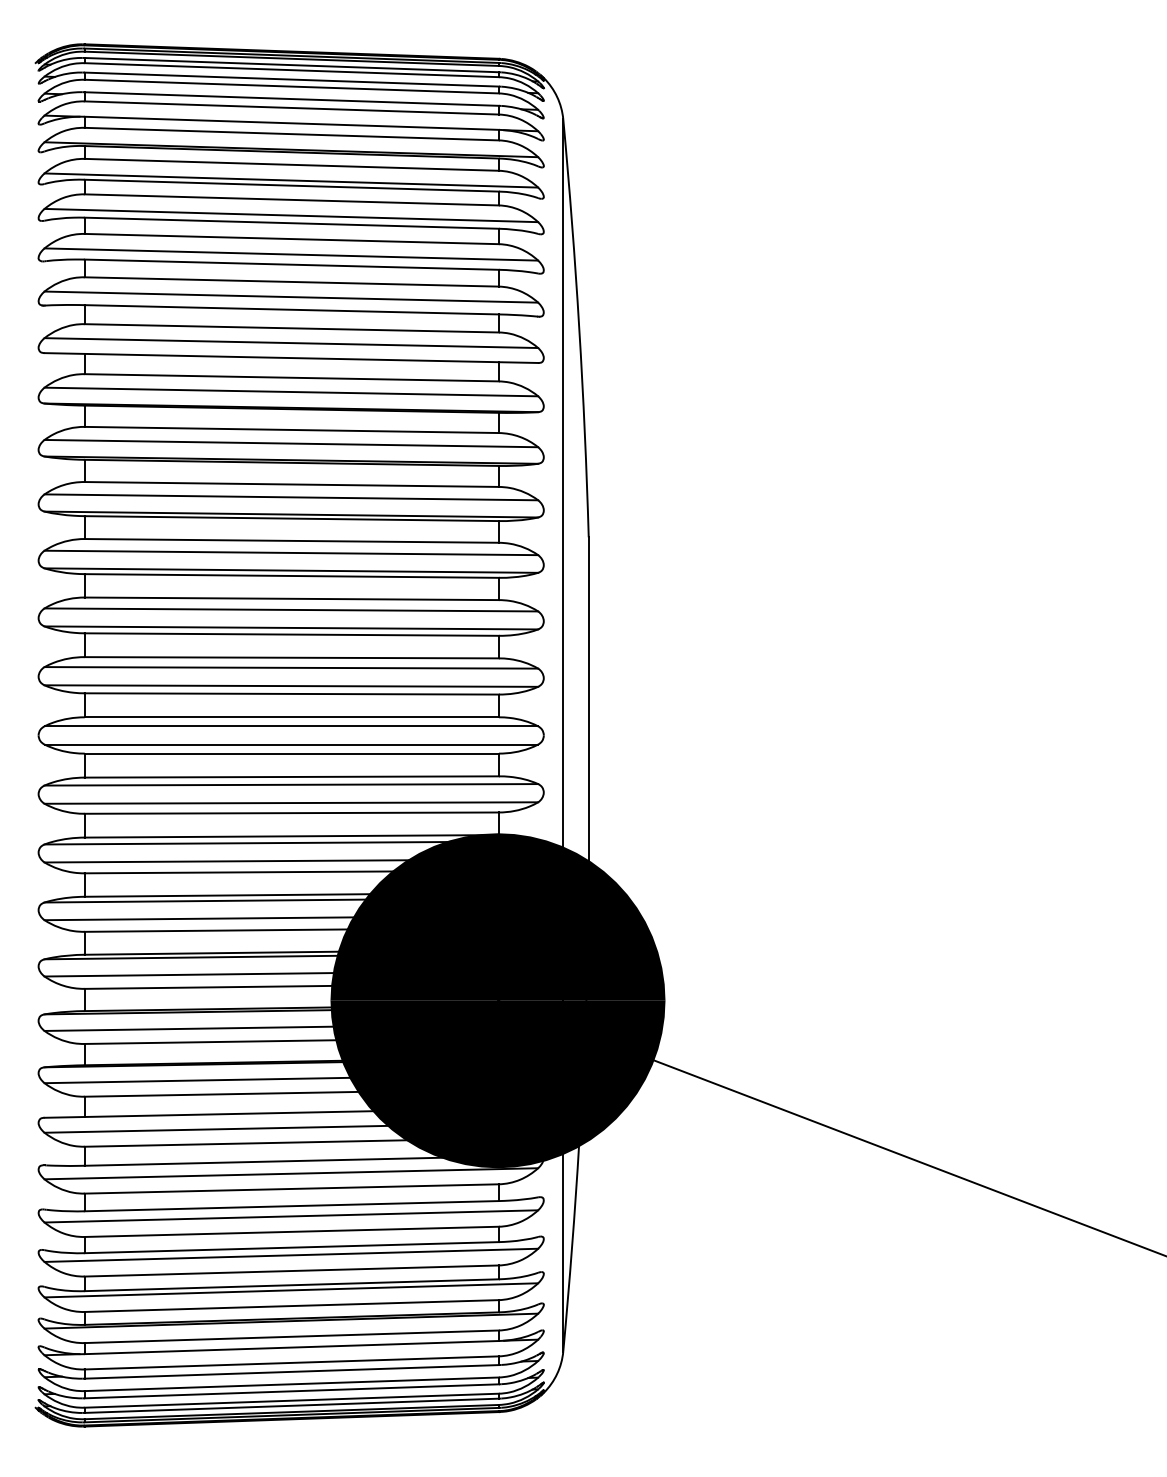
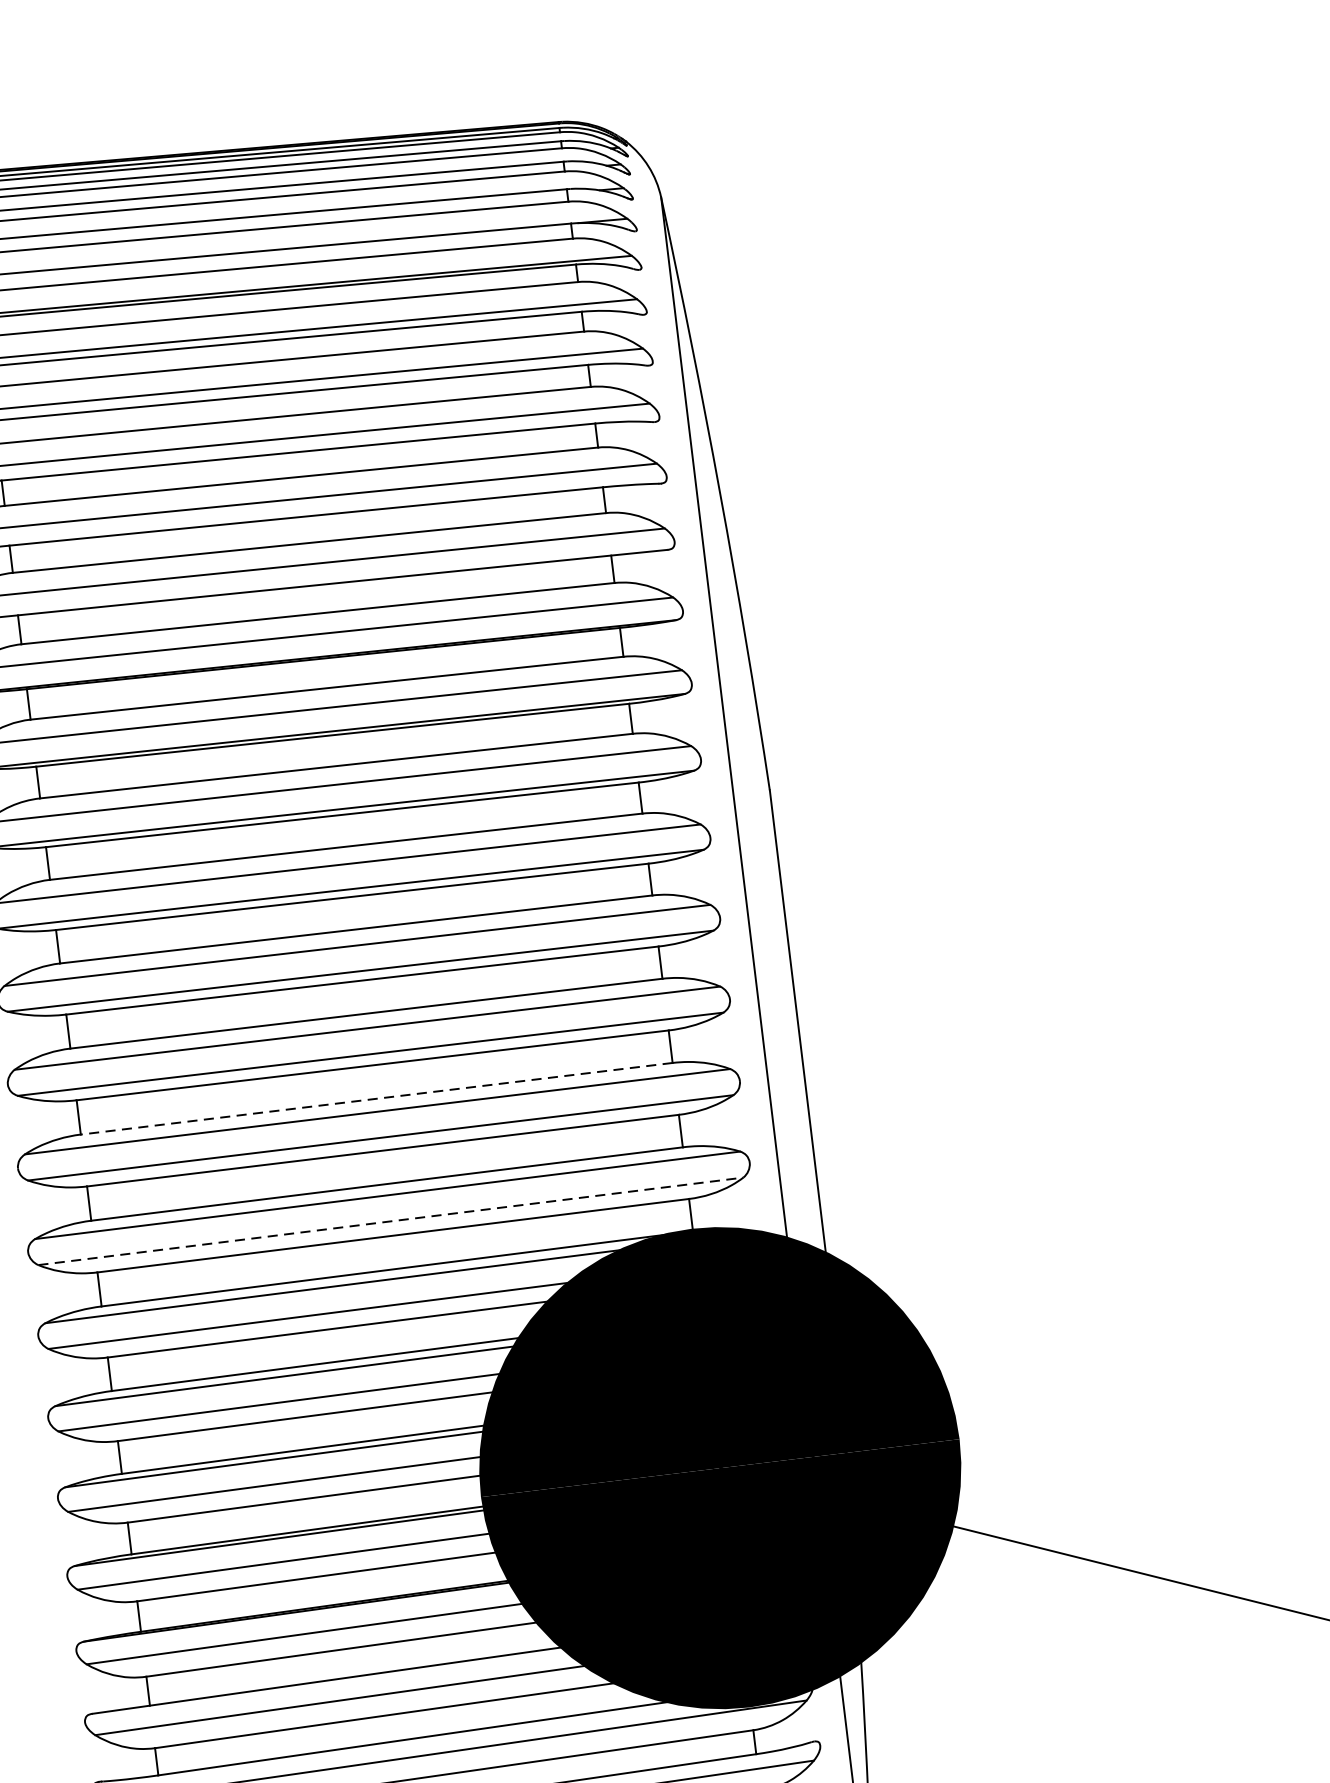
line: (291, 717) -> (376, 1099), solid -> dashed
line: (291, 803) -> (391, 1221), solid -> dashed

